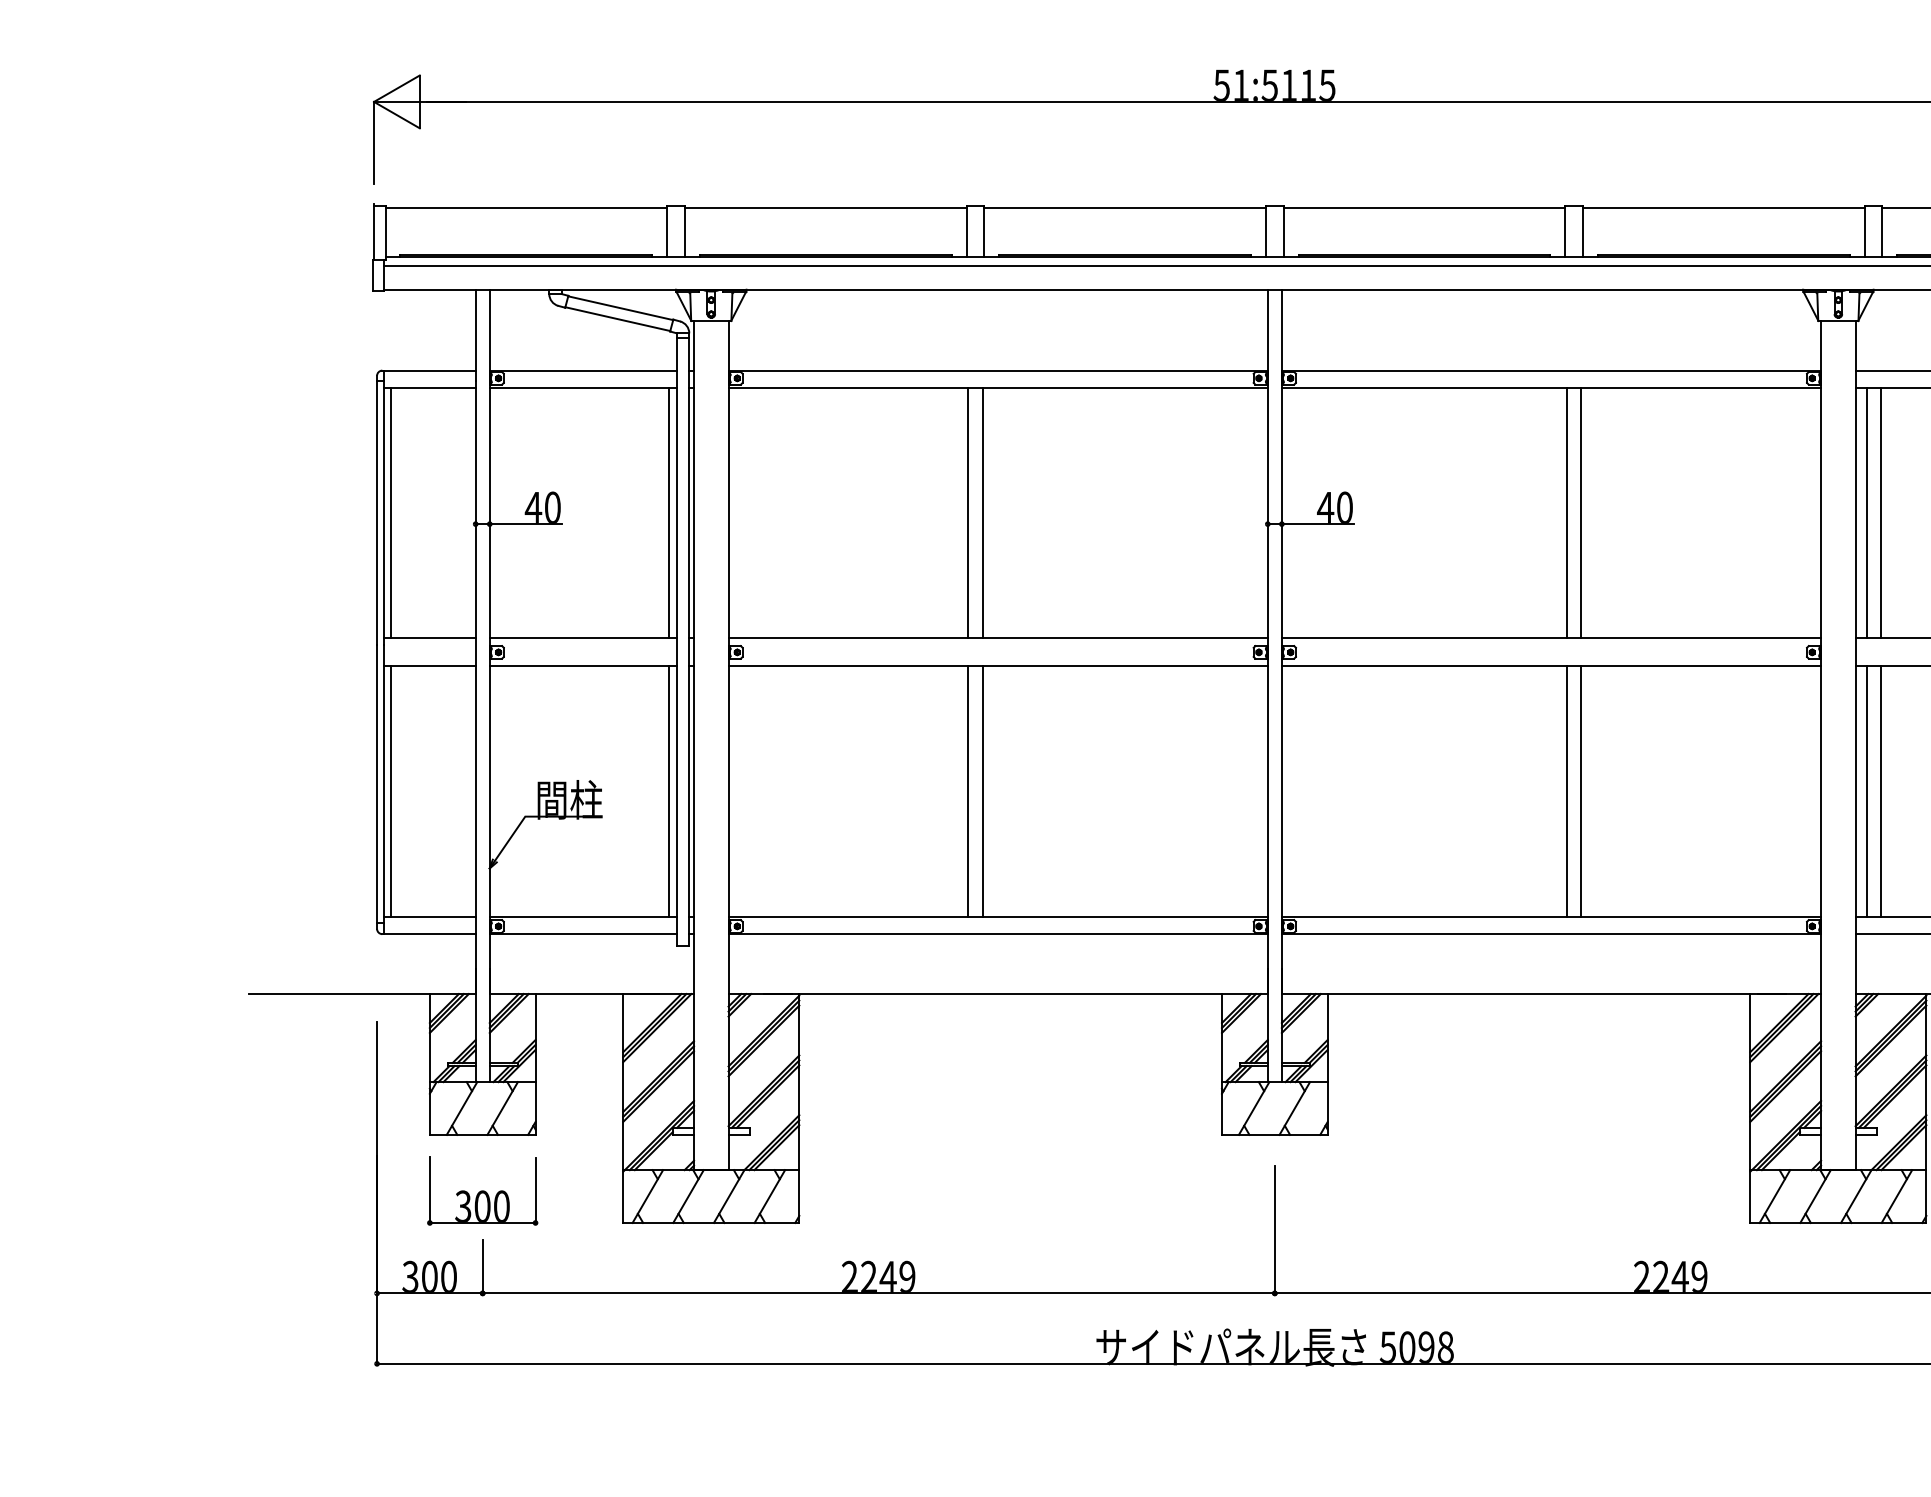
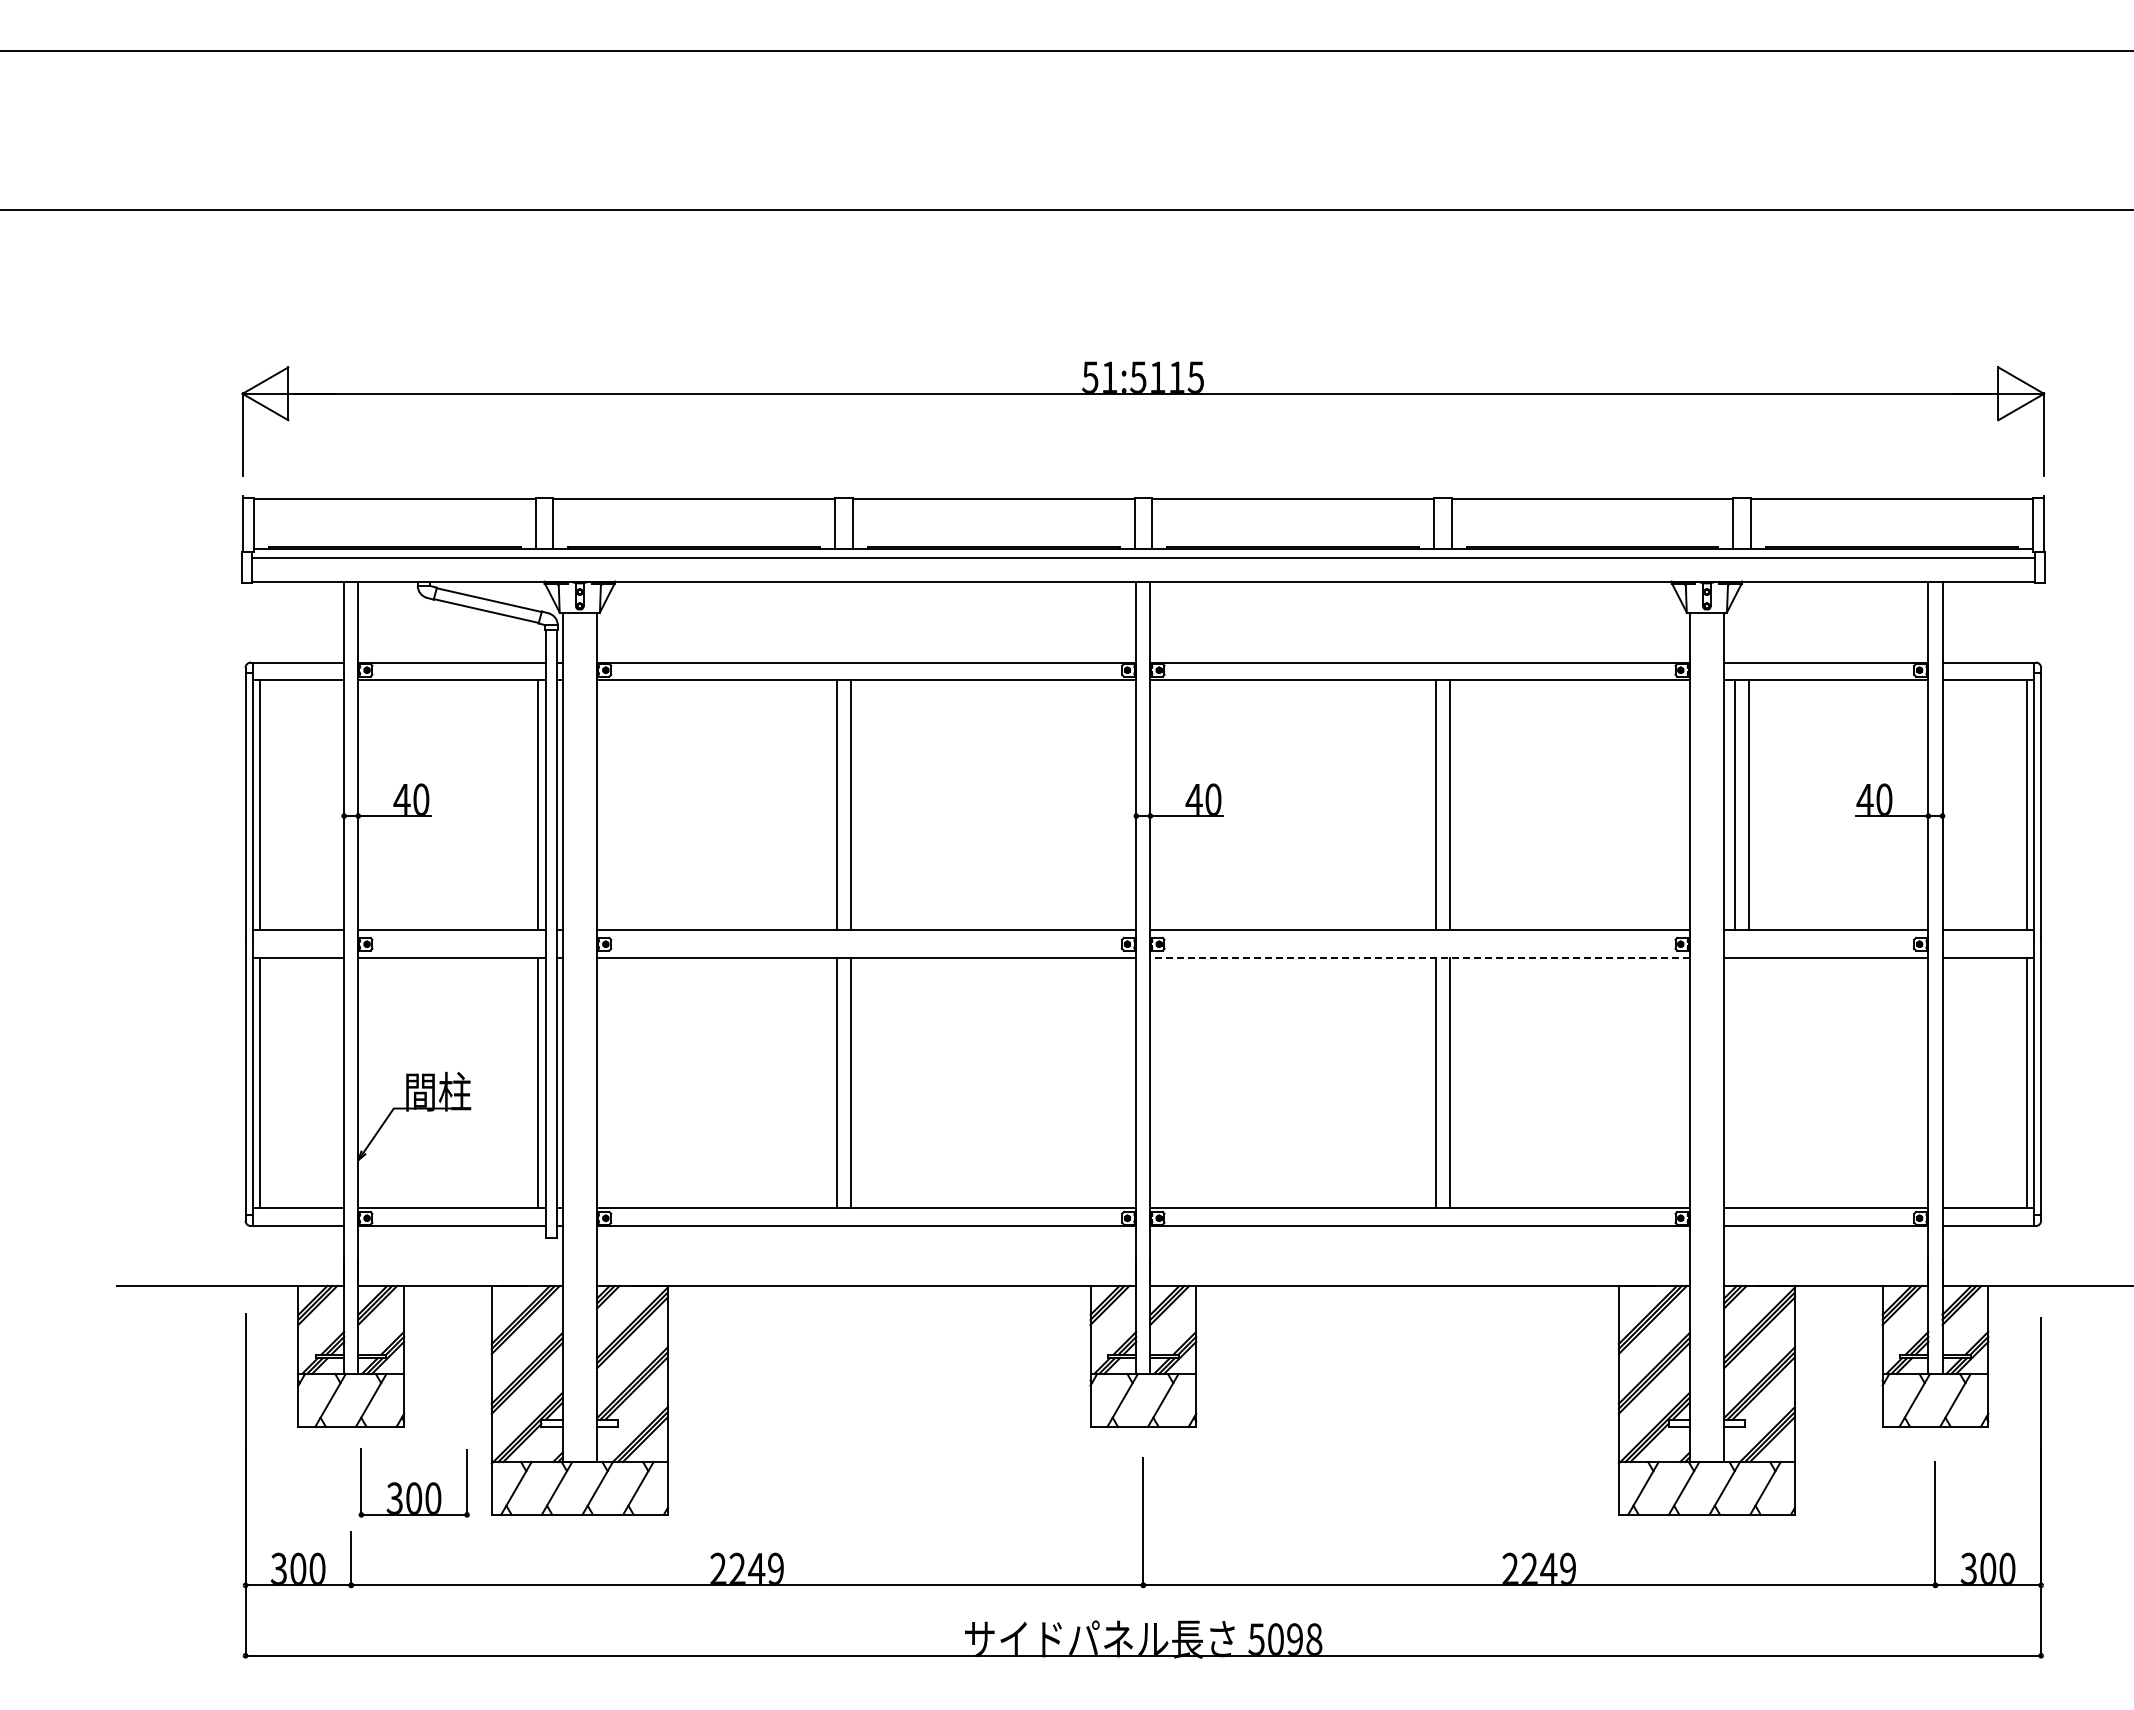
line: (1551, 666) -> (1420, 958), solid -> dashed
line: (1866, 791) -> (1735, 1083), removed
line: (1880, 791) -> (1749, 1083), removed
part: (481, 1190) -> (413, 1482), moved

